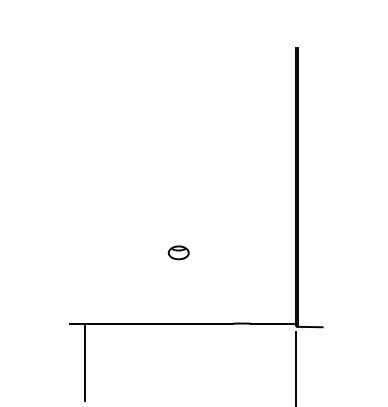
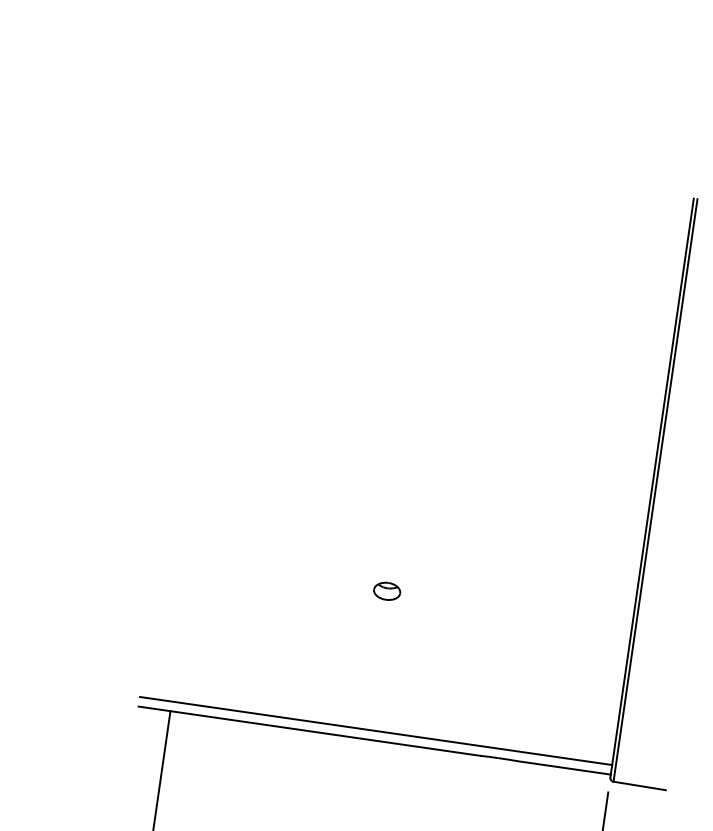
part: (178, 252) -> (386, 590), size x0.62
line: (182, 319) -> (375, 731), added

